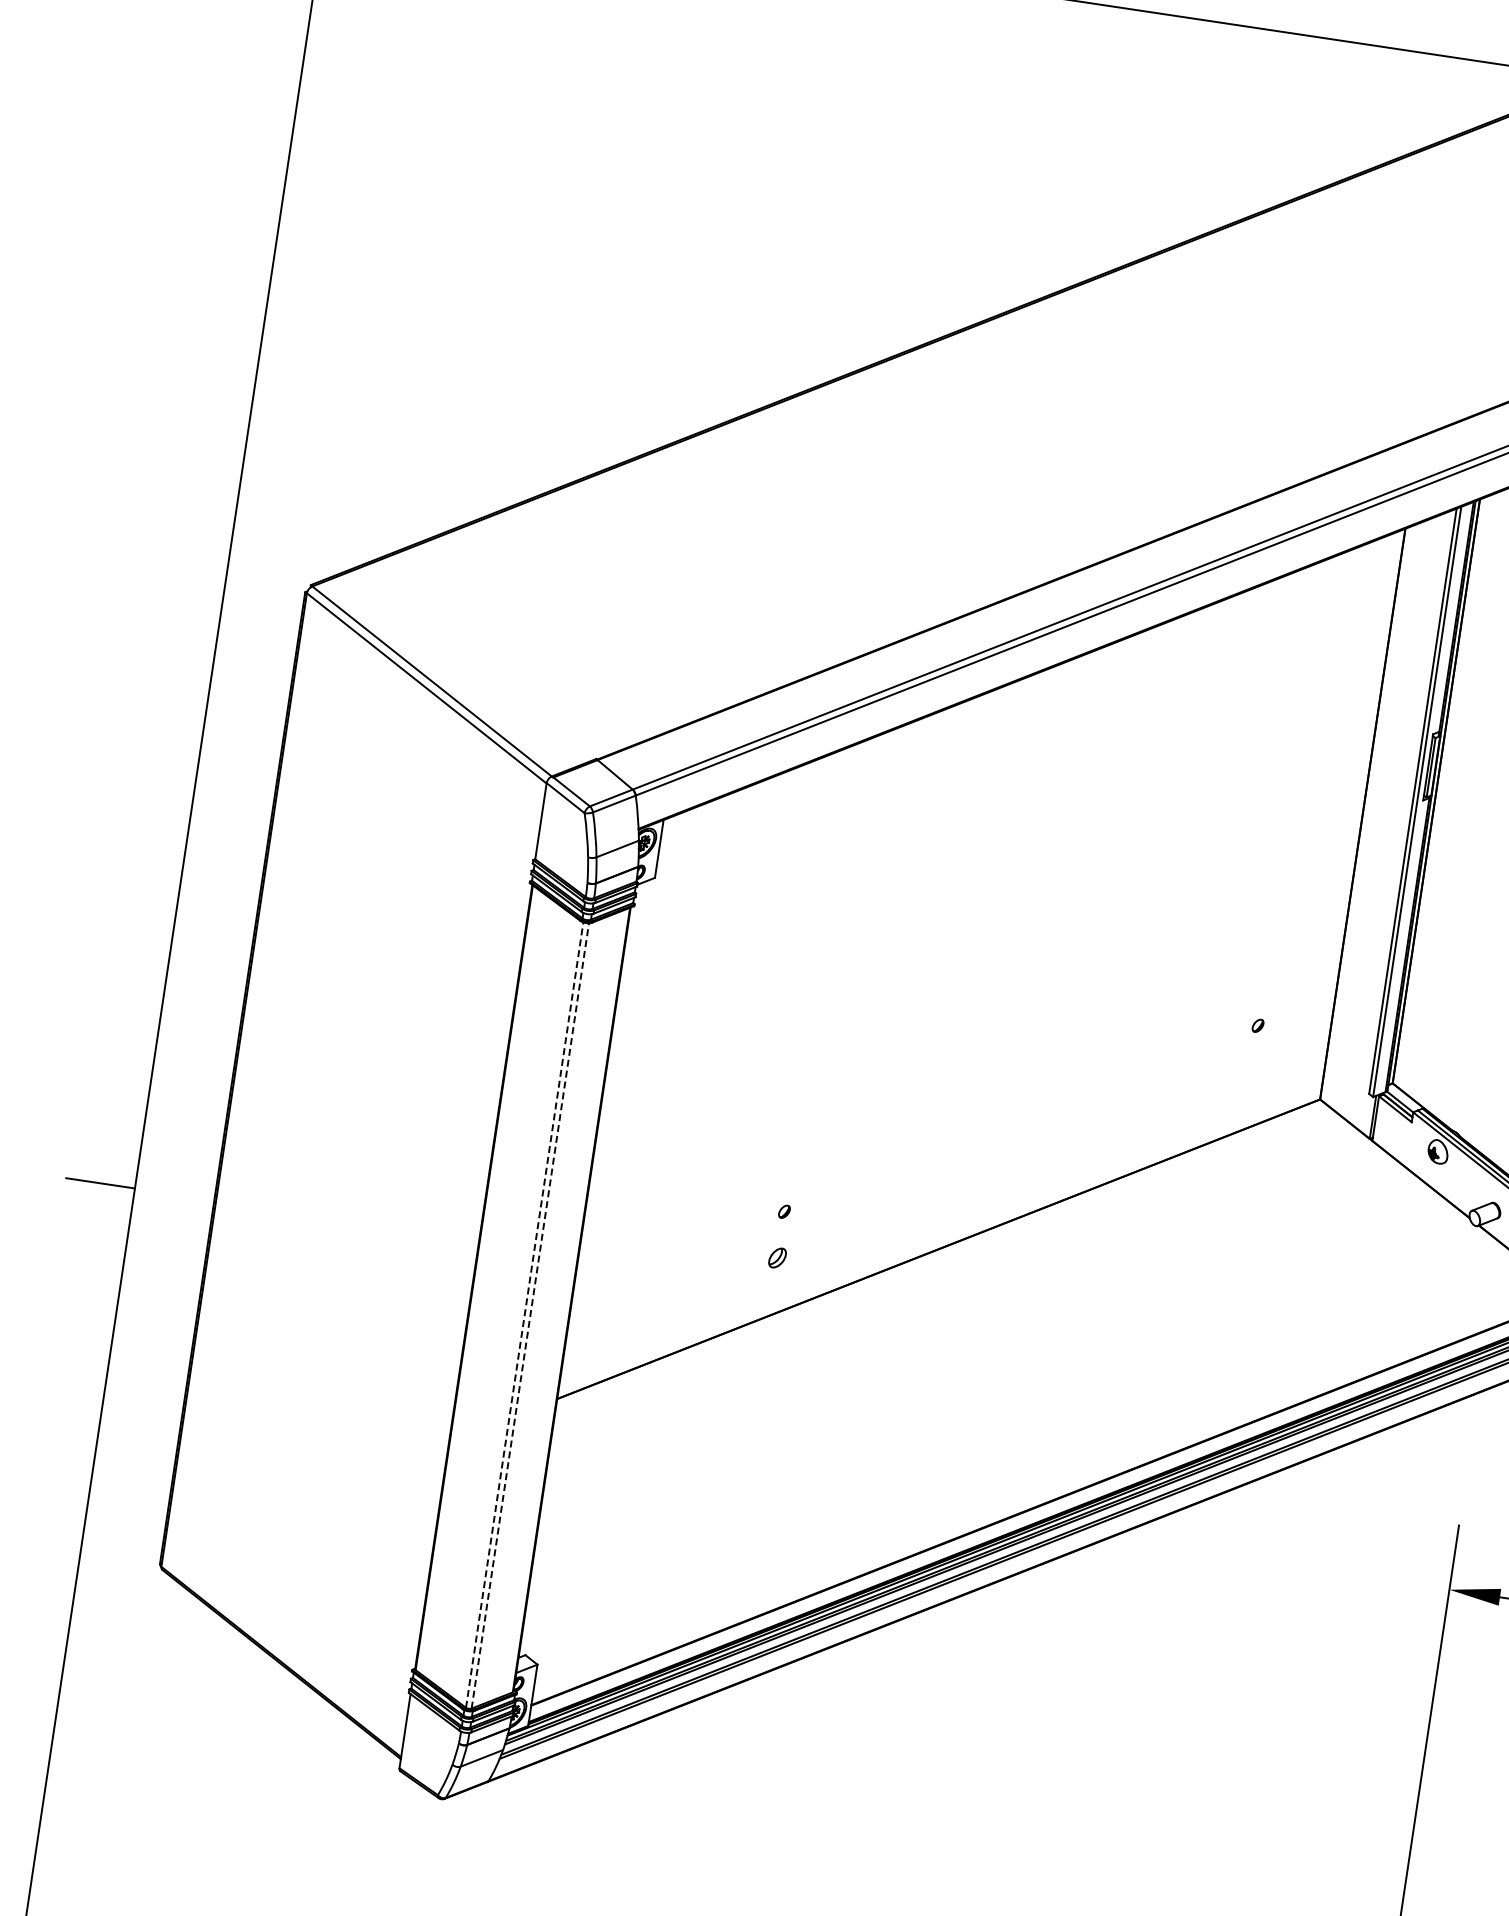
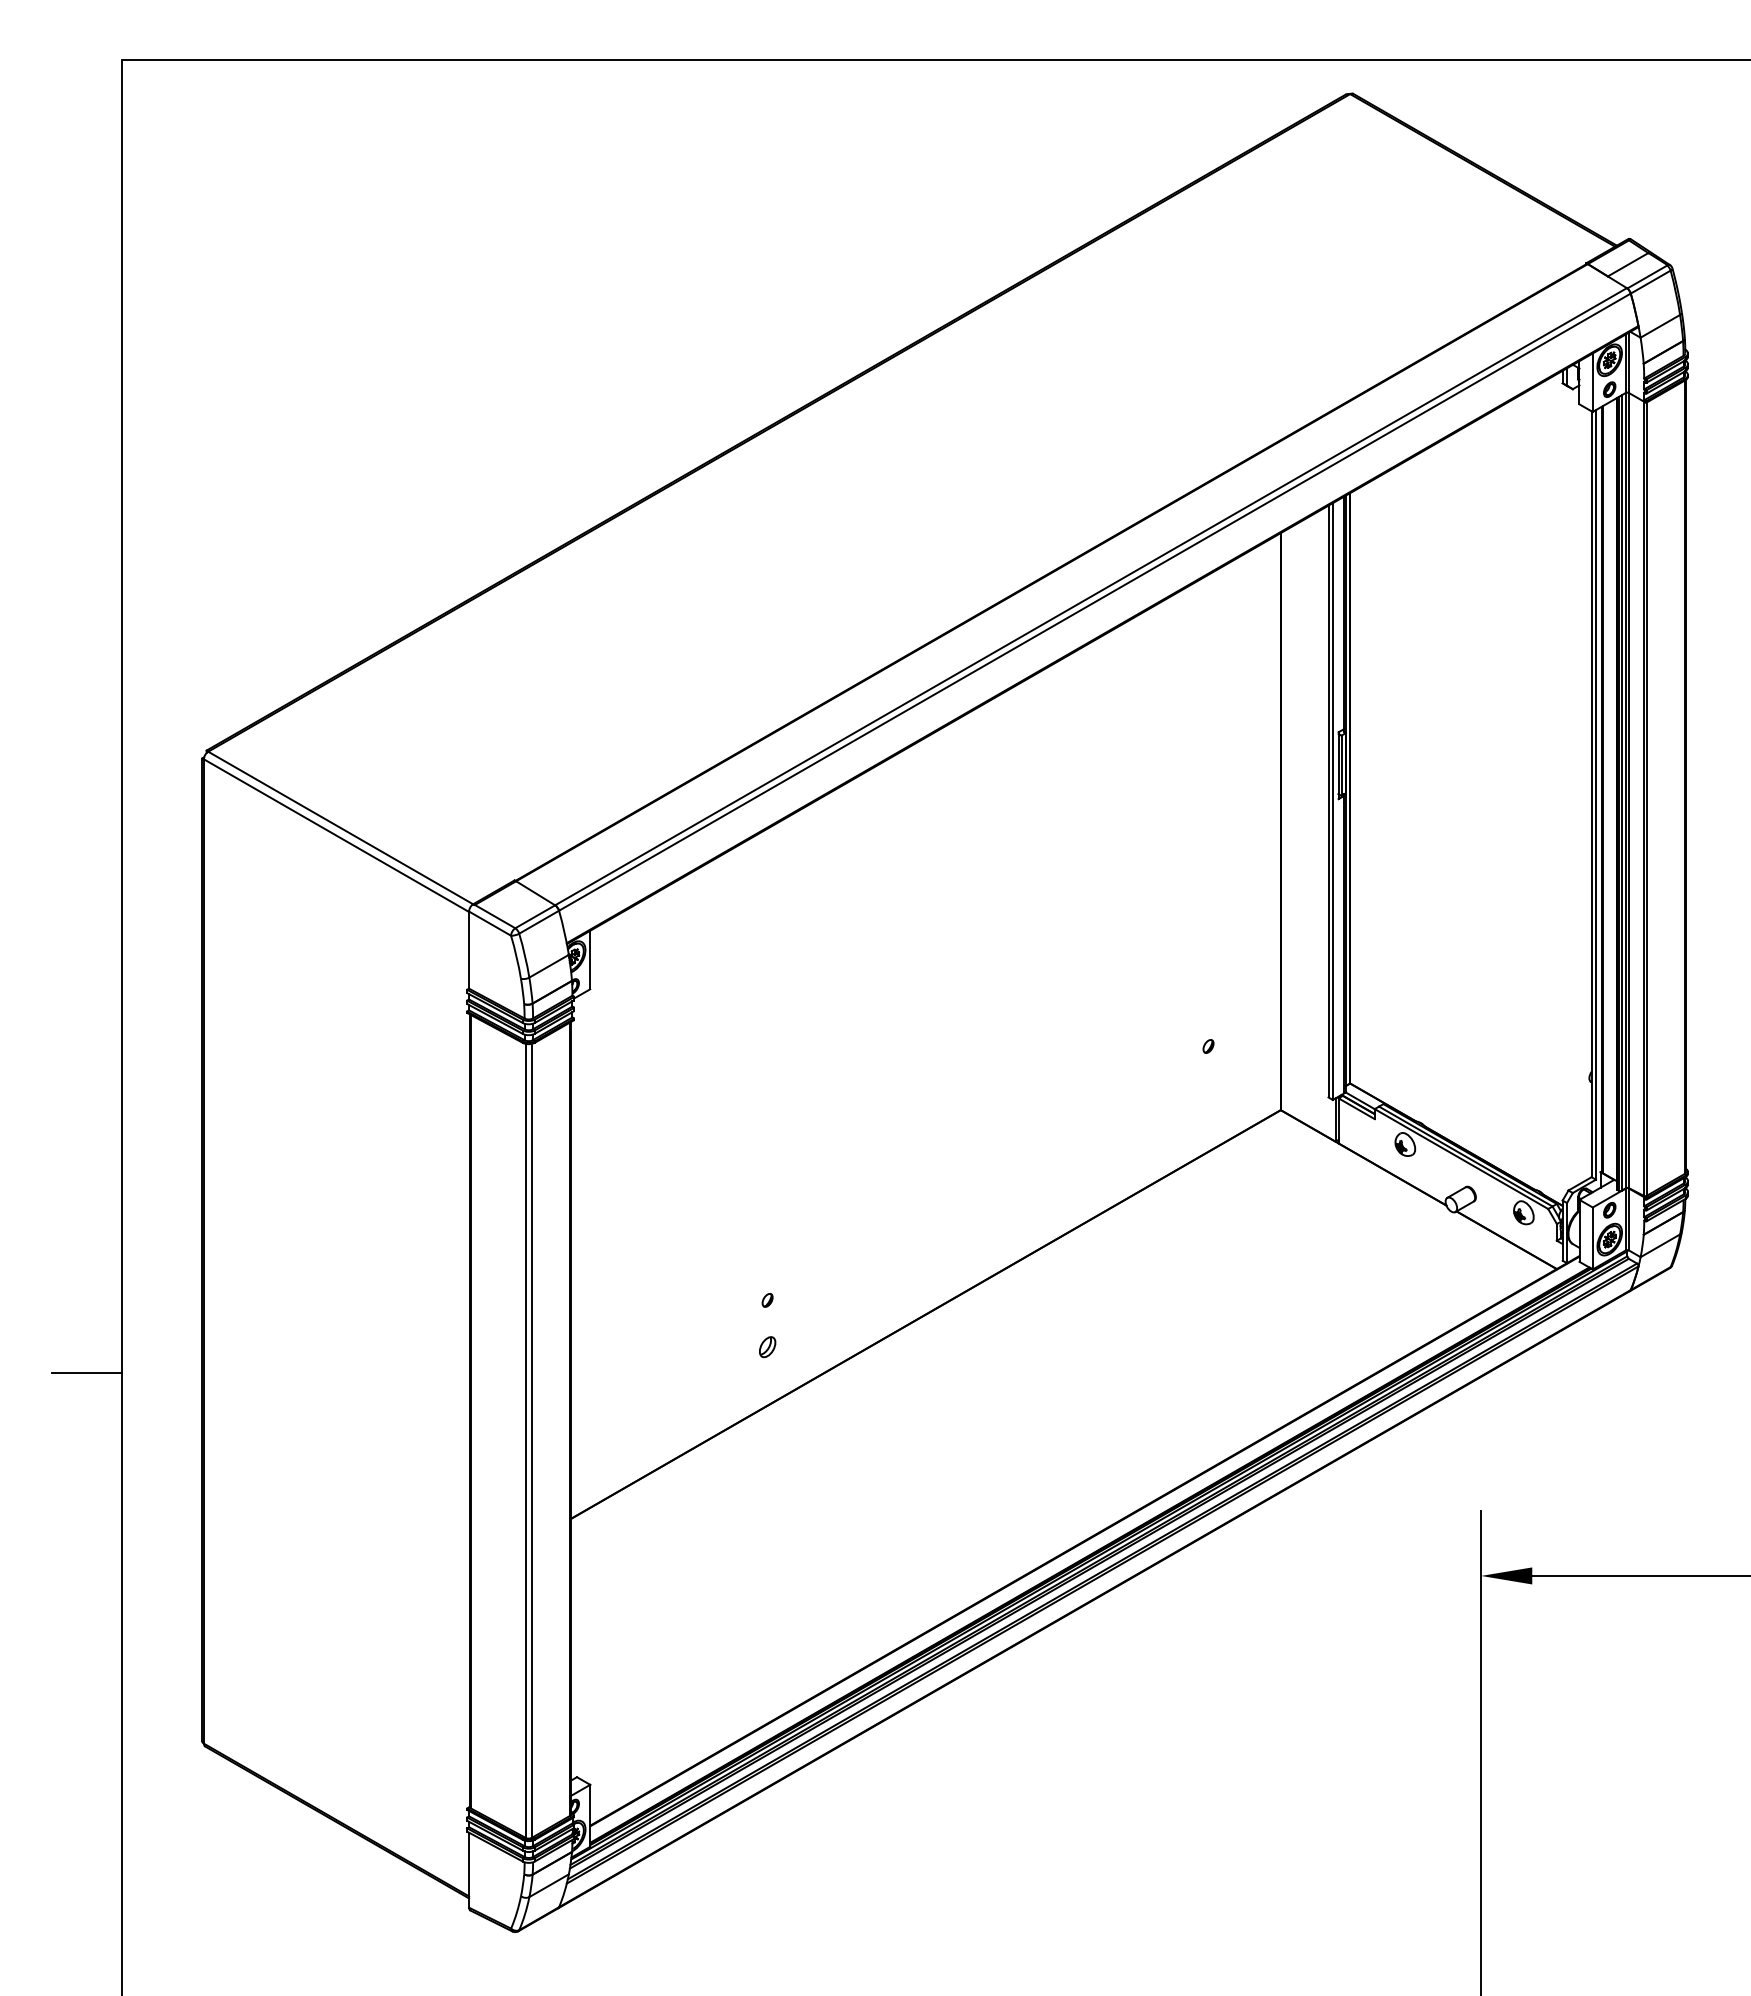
line: (524, 1314) -> (525, 1440), dashed -> solid
line: (530, 1315) -> (531, 1440), dashed -> solid

